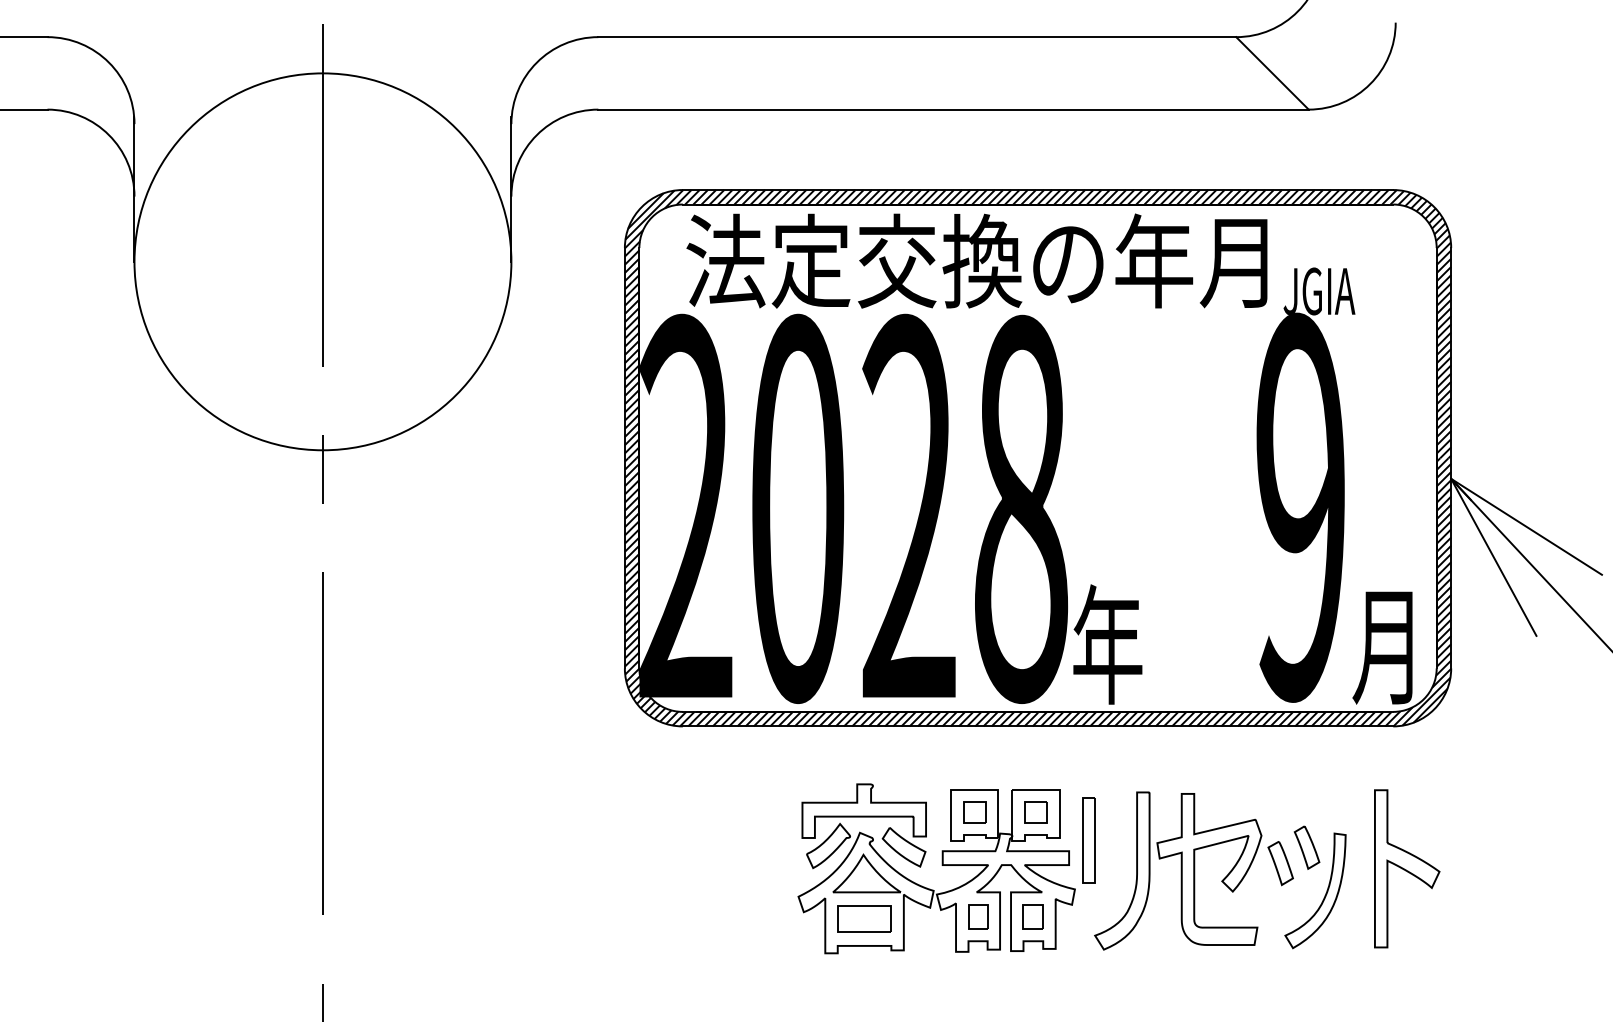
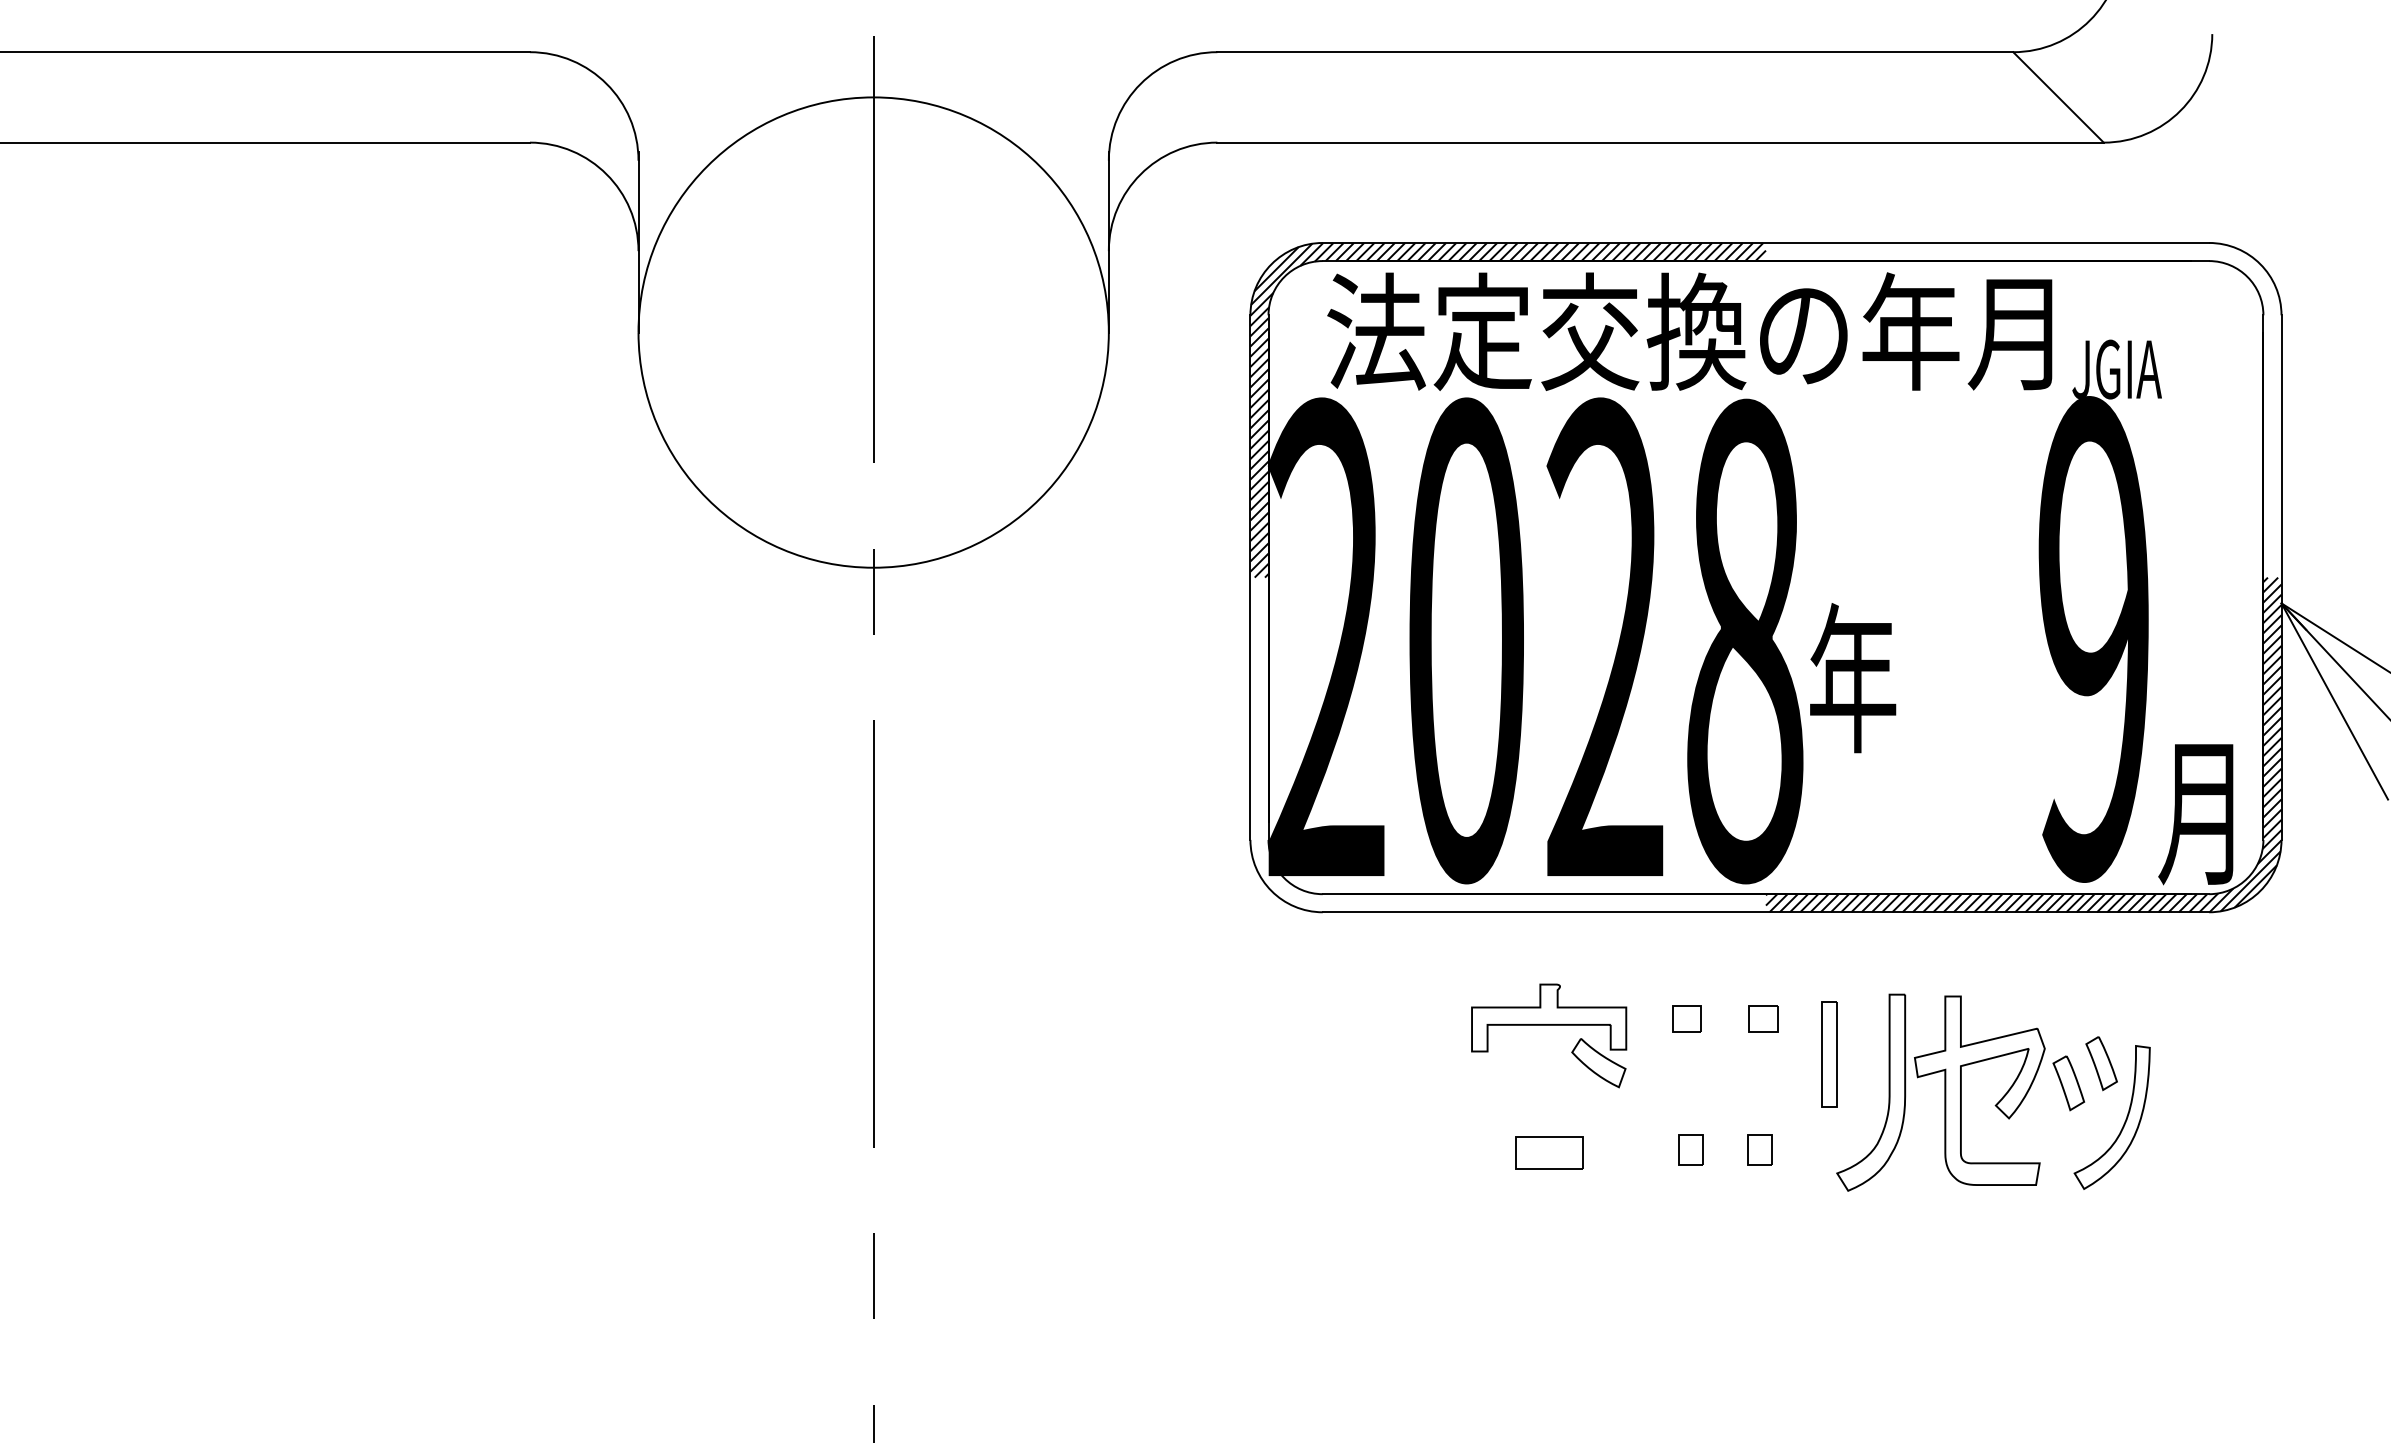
hatch: (1244, 323) -> (2023, 409), removed
hatch: (830, 591) -> (1507, 744), removed
text: (1108, 644) -> (1853, 678), moved
part: (942, 866) -> (1646, 1086), removed
part: (1407, 868) -> (2226, 1089), removed

